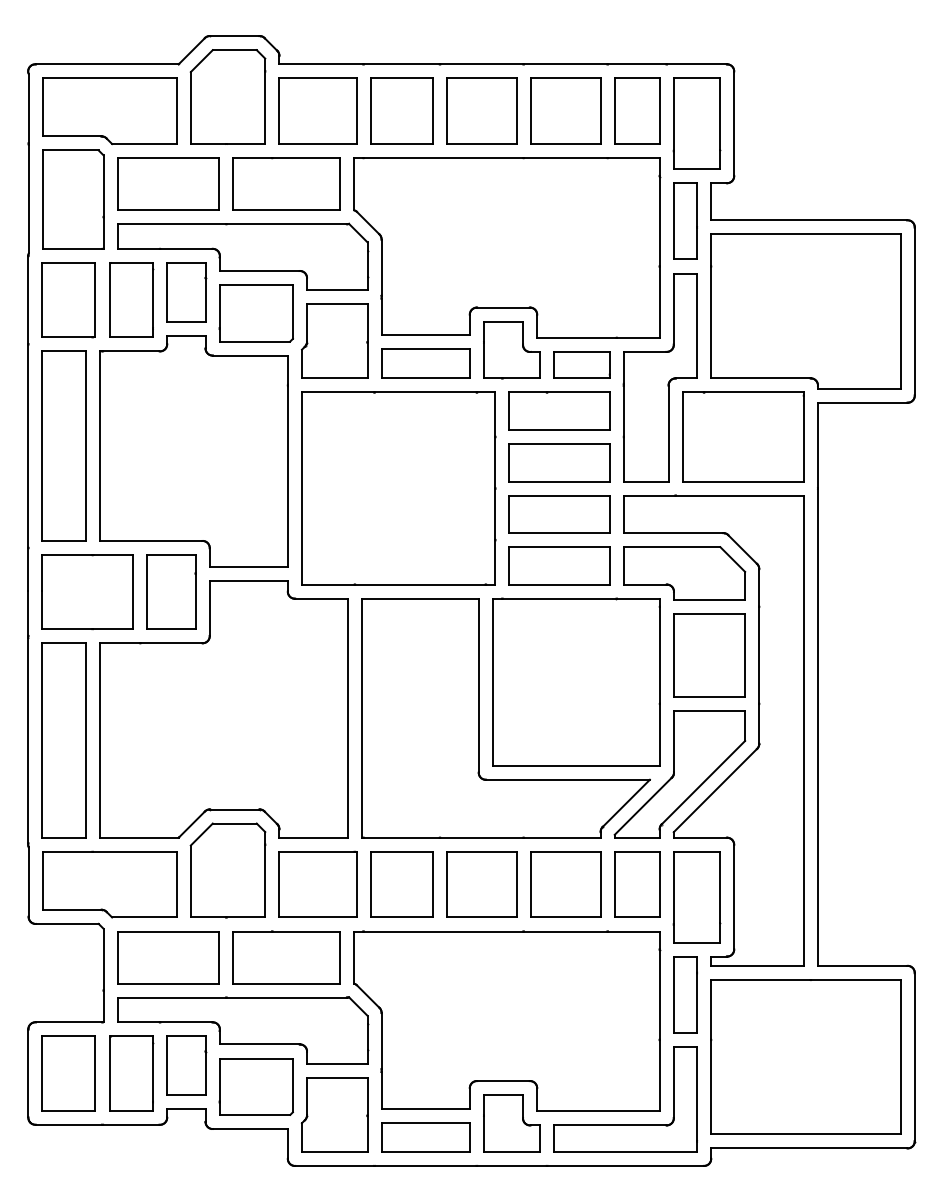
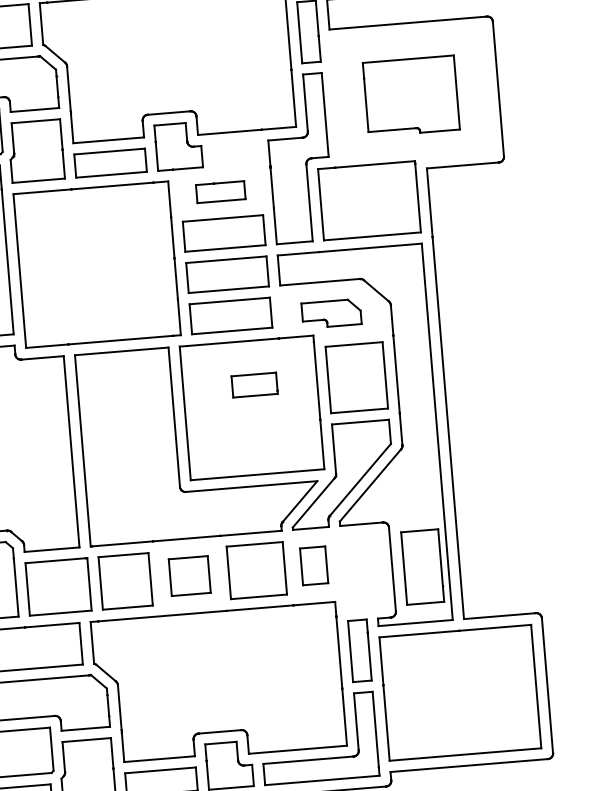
part: (805, 311) -> (411, 96), size x0.6
part: (581, 364) -> (254, 384), moved
part: (559, 410) -> (220, 191), size x0.6
part: (684, 573) -> (331, 313), size x0.6
part: (481, 884) -> (189, 576), size x0.7
part: (637, 884) -> (314, 565), size x0.7
part: (696, 897) -> (422, 567), moved

